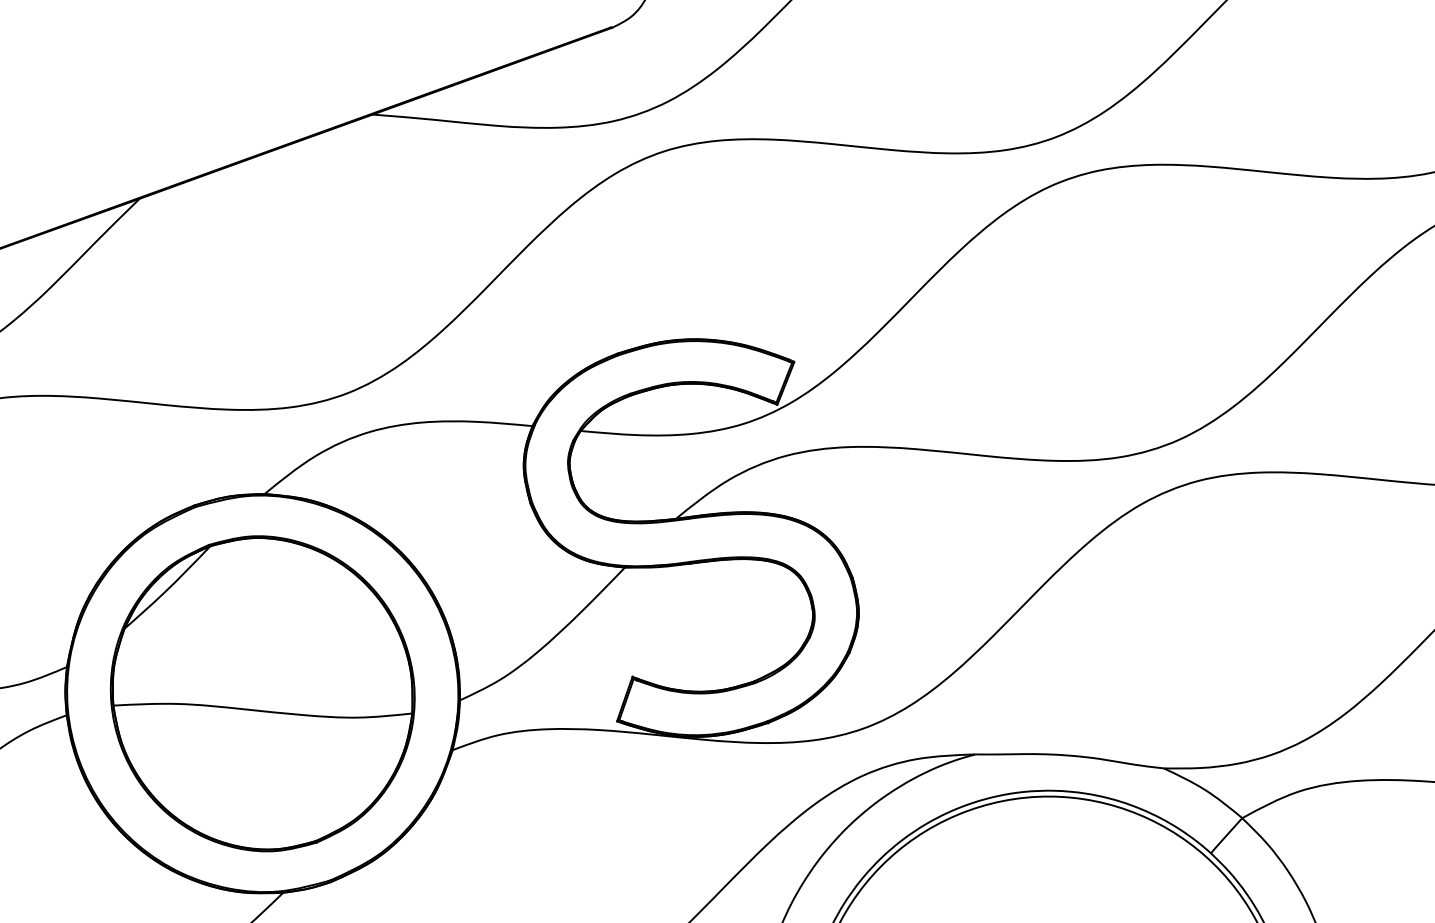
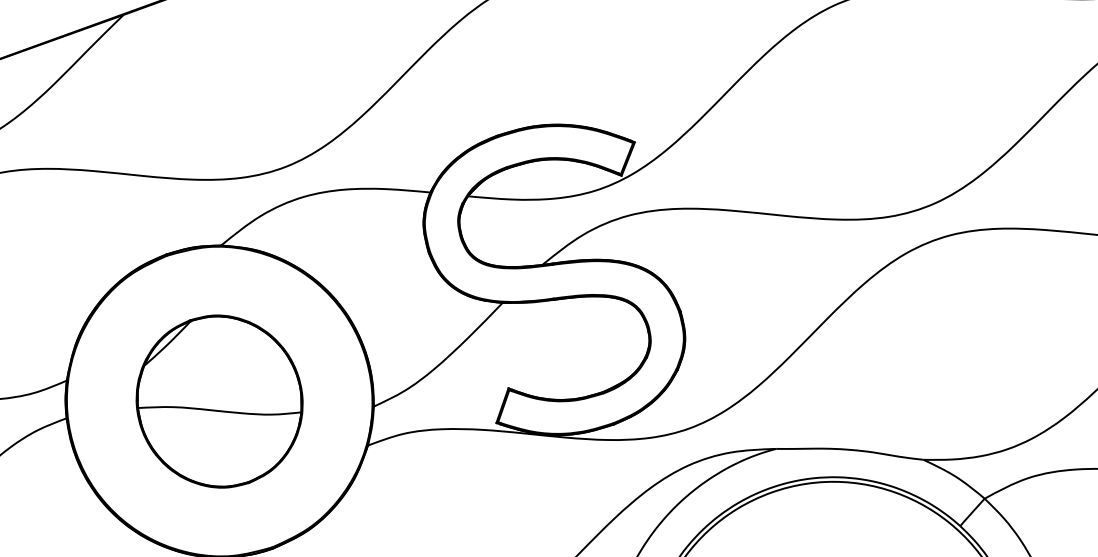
part: (262, 693) -> (219, 401), size x0.7

